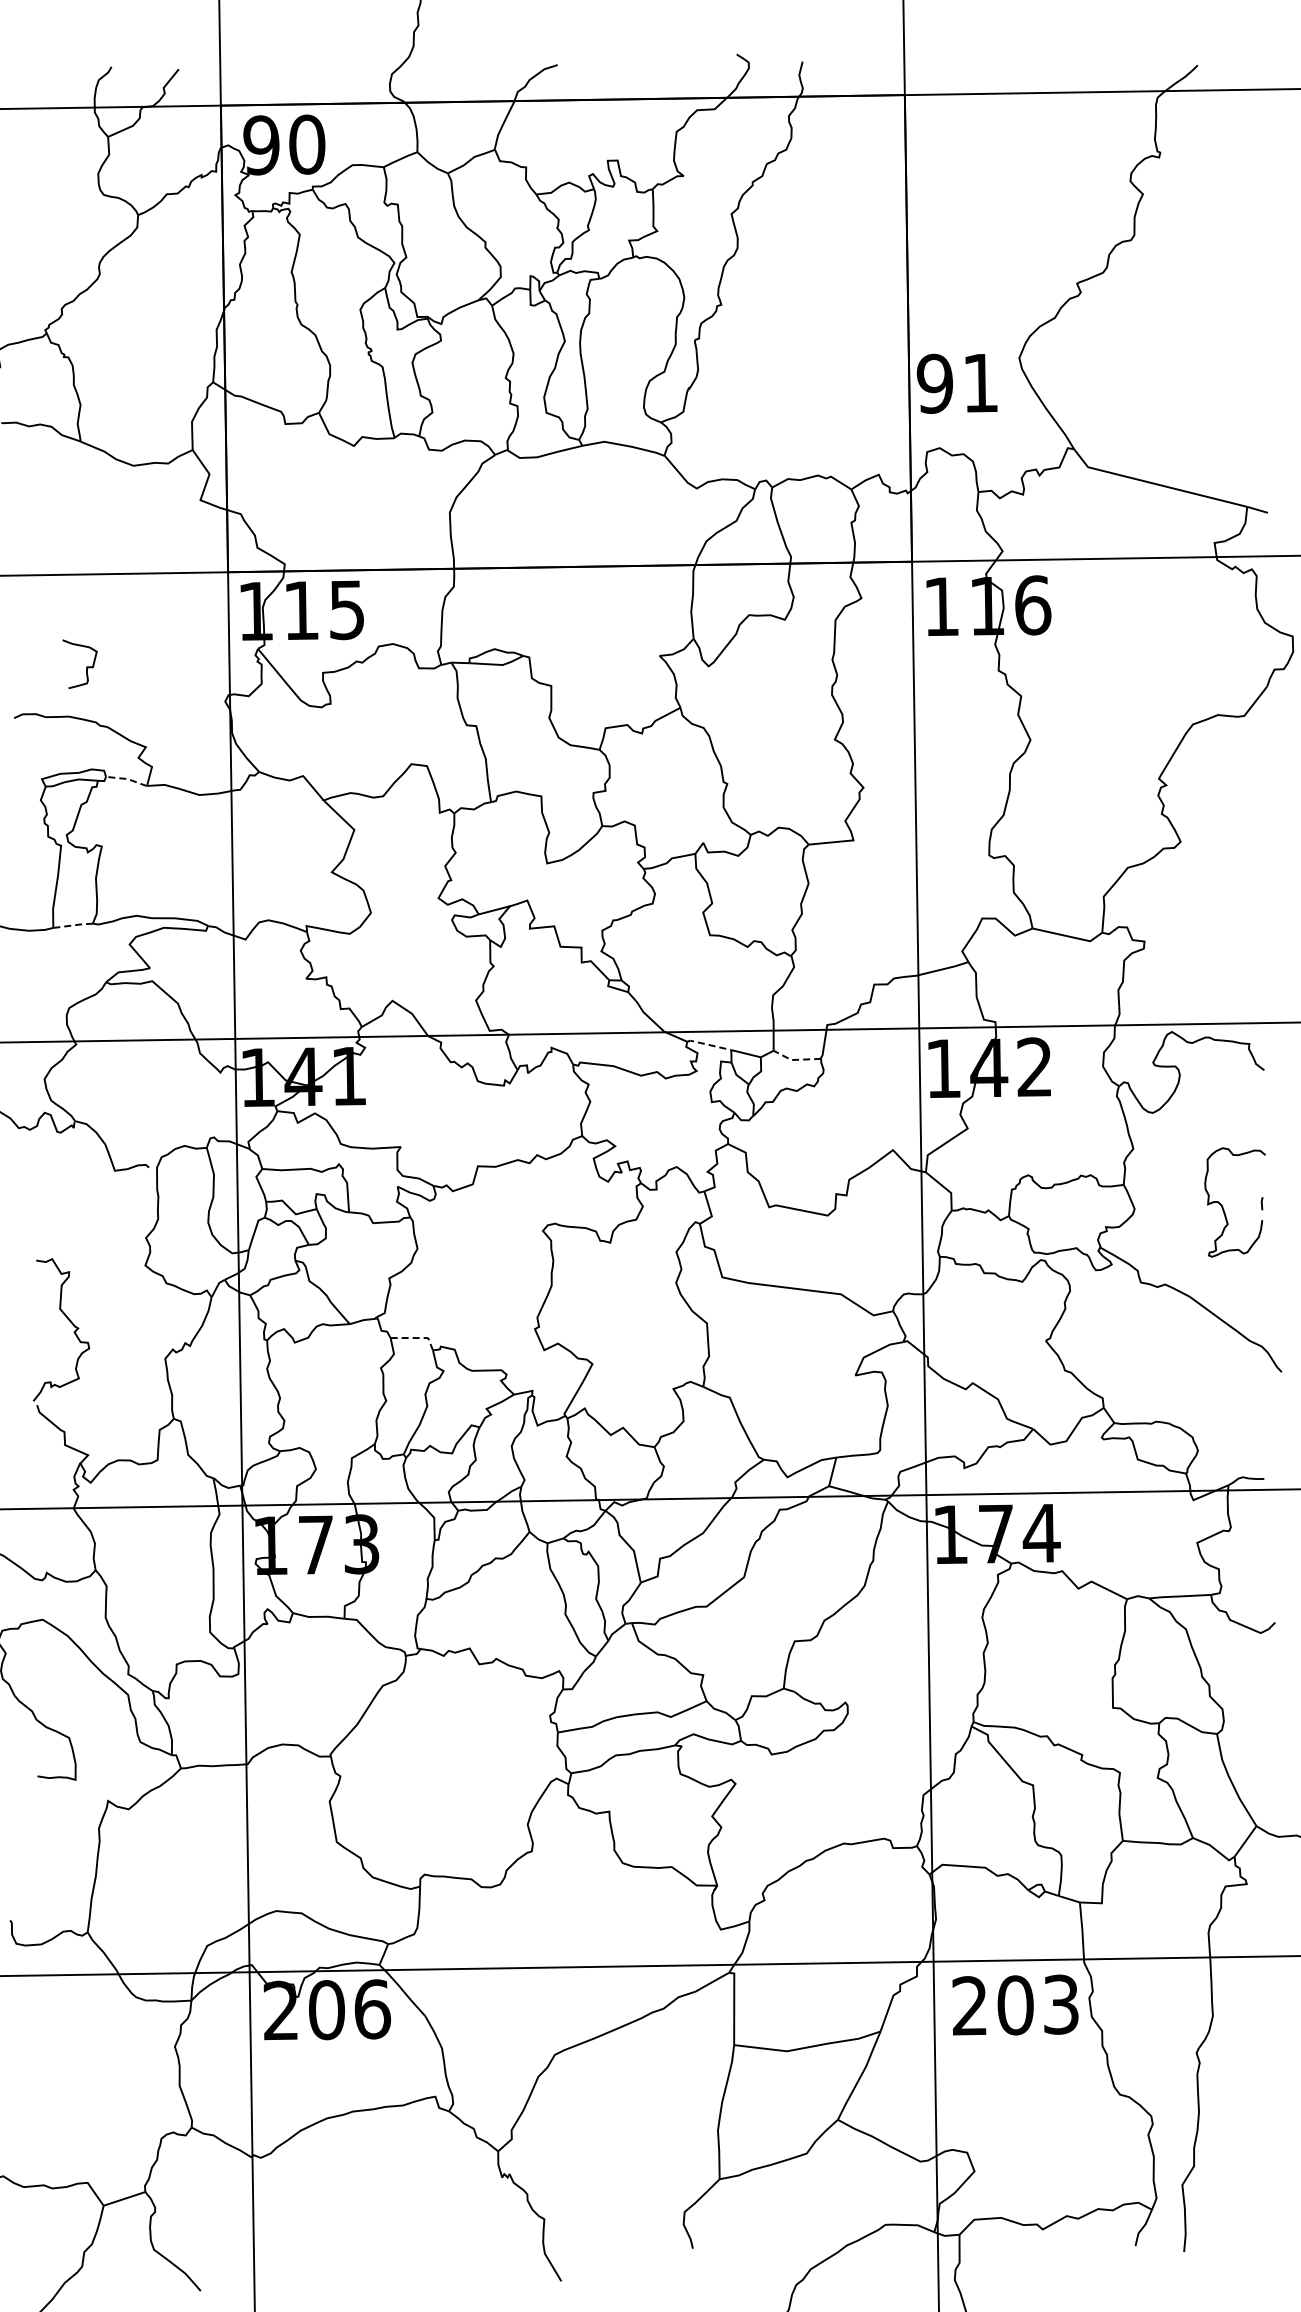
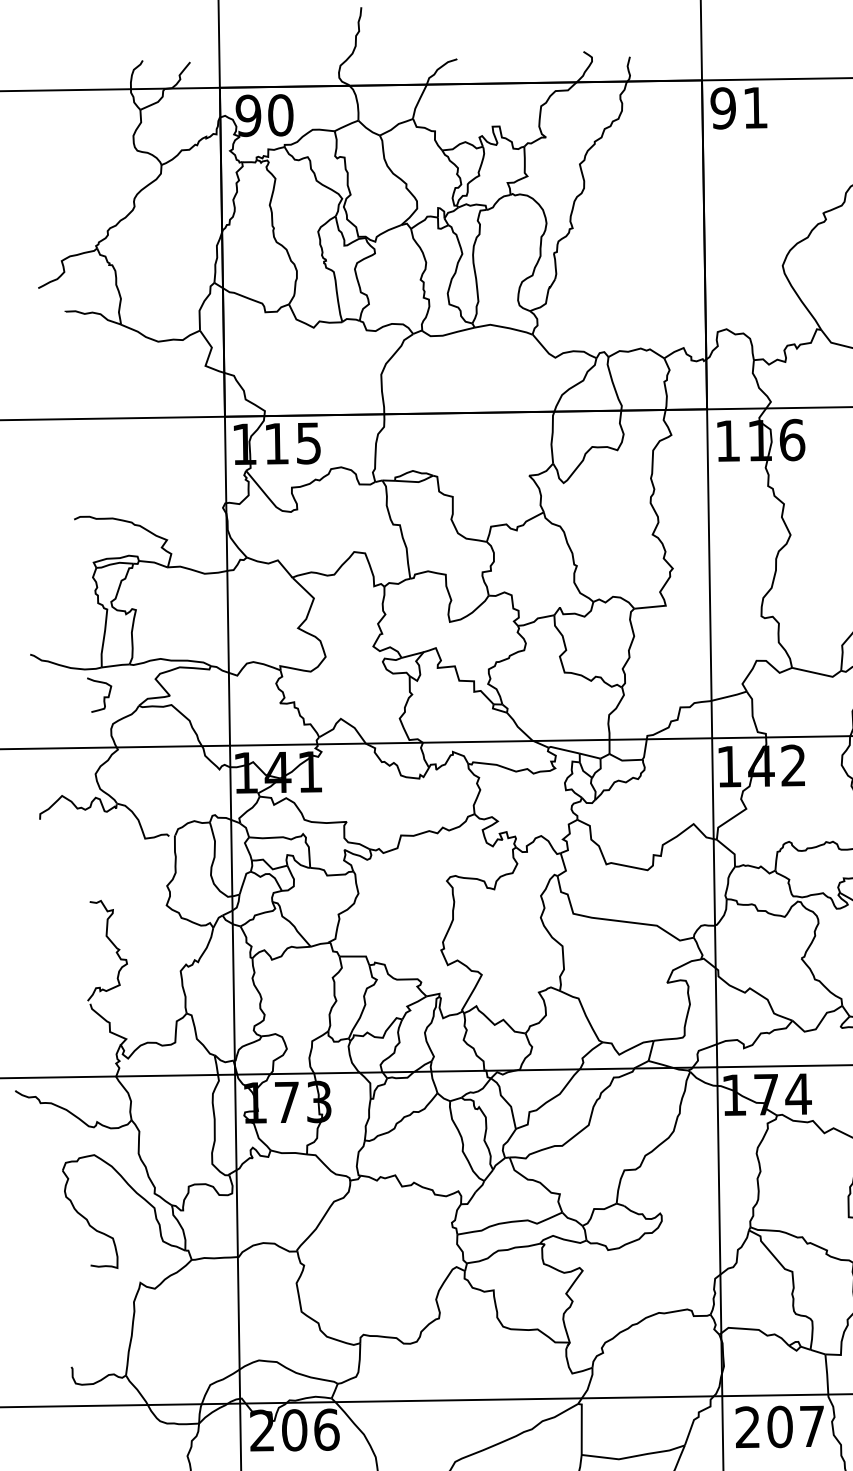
text: (956, 383) -> (738, 108), moved
curve: (86, 666) -> (104, 696), moved
line: (127, 779) -> (154, 562), dashed -> solid
line: (73, 925) -> (115, 665), dashed -> solid
line: (708, 1044) -> (563, 749), dashed -> solid
line: (795, 1059) -> (624, 760), dashed -> solid
line: (417, 1338) -> (358, 956), dashed -> solid
text: (1061, 2004) -> (812, 1426), 203 -> 207

